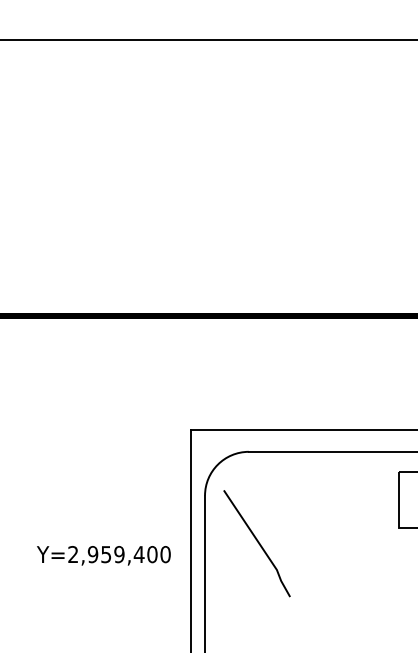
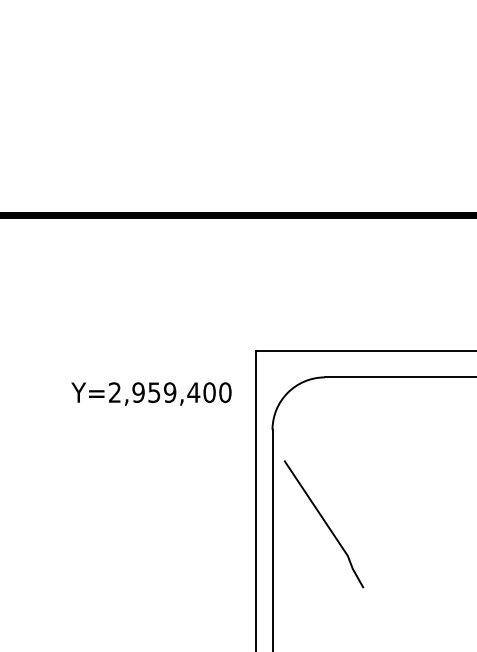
line: (257, 542) -> (324, 522), moved
text: (103, 555) -> (151, 393), moved

